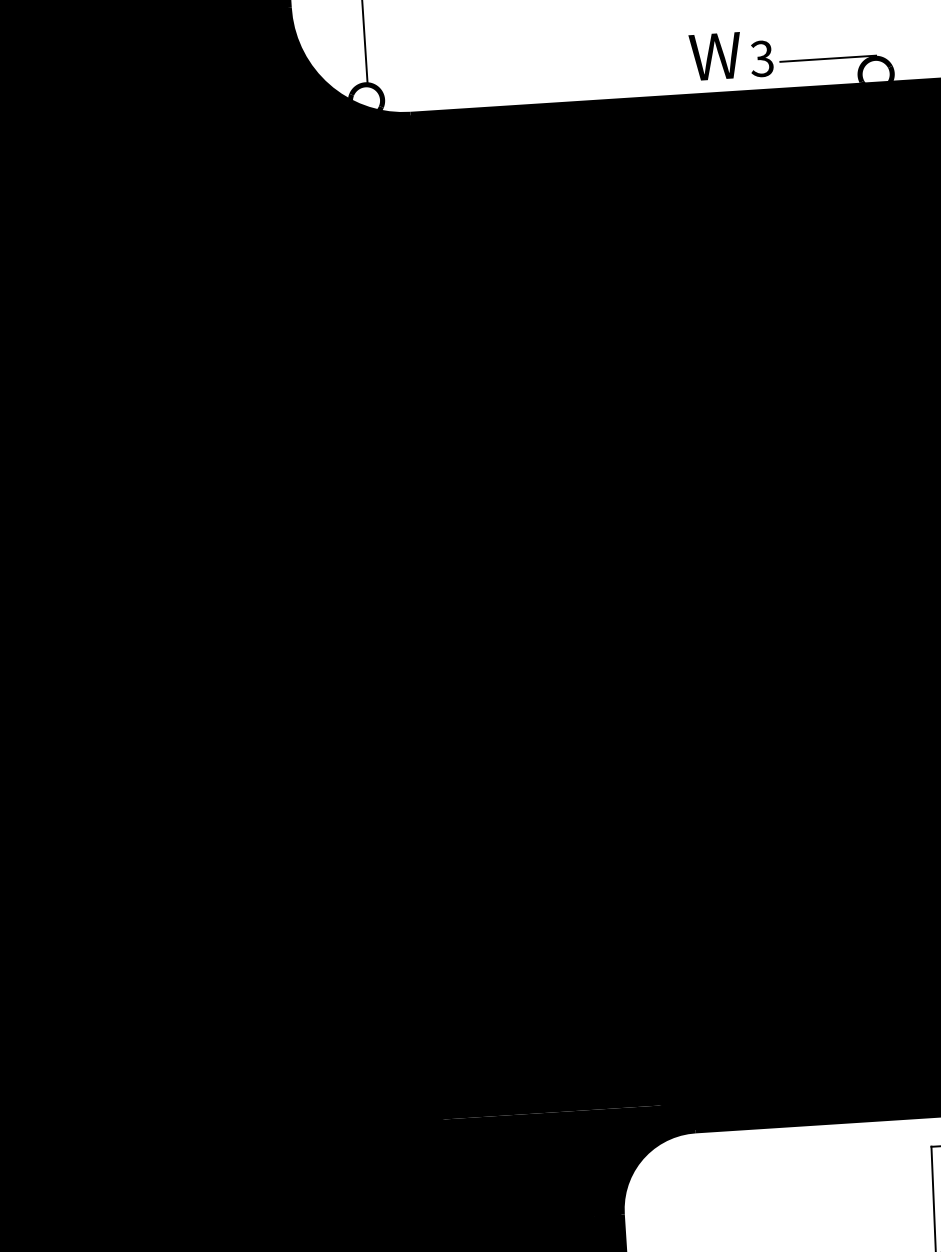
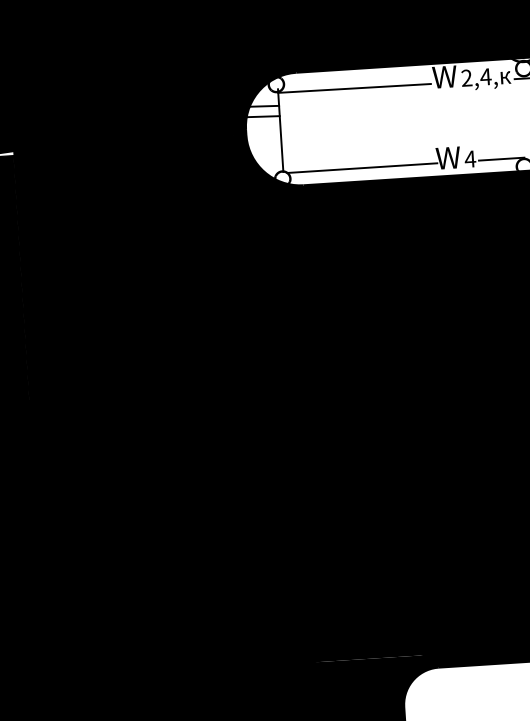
text: (762, 57) -> (470, 158), 3 -> 4
line: (534, 76) -> (362, 167), added

